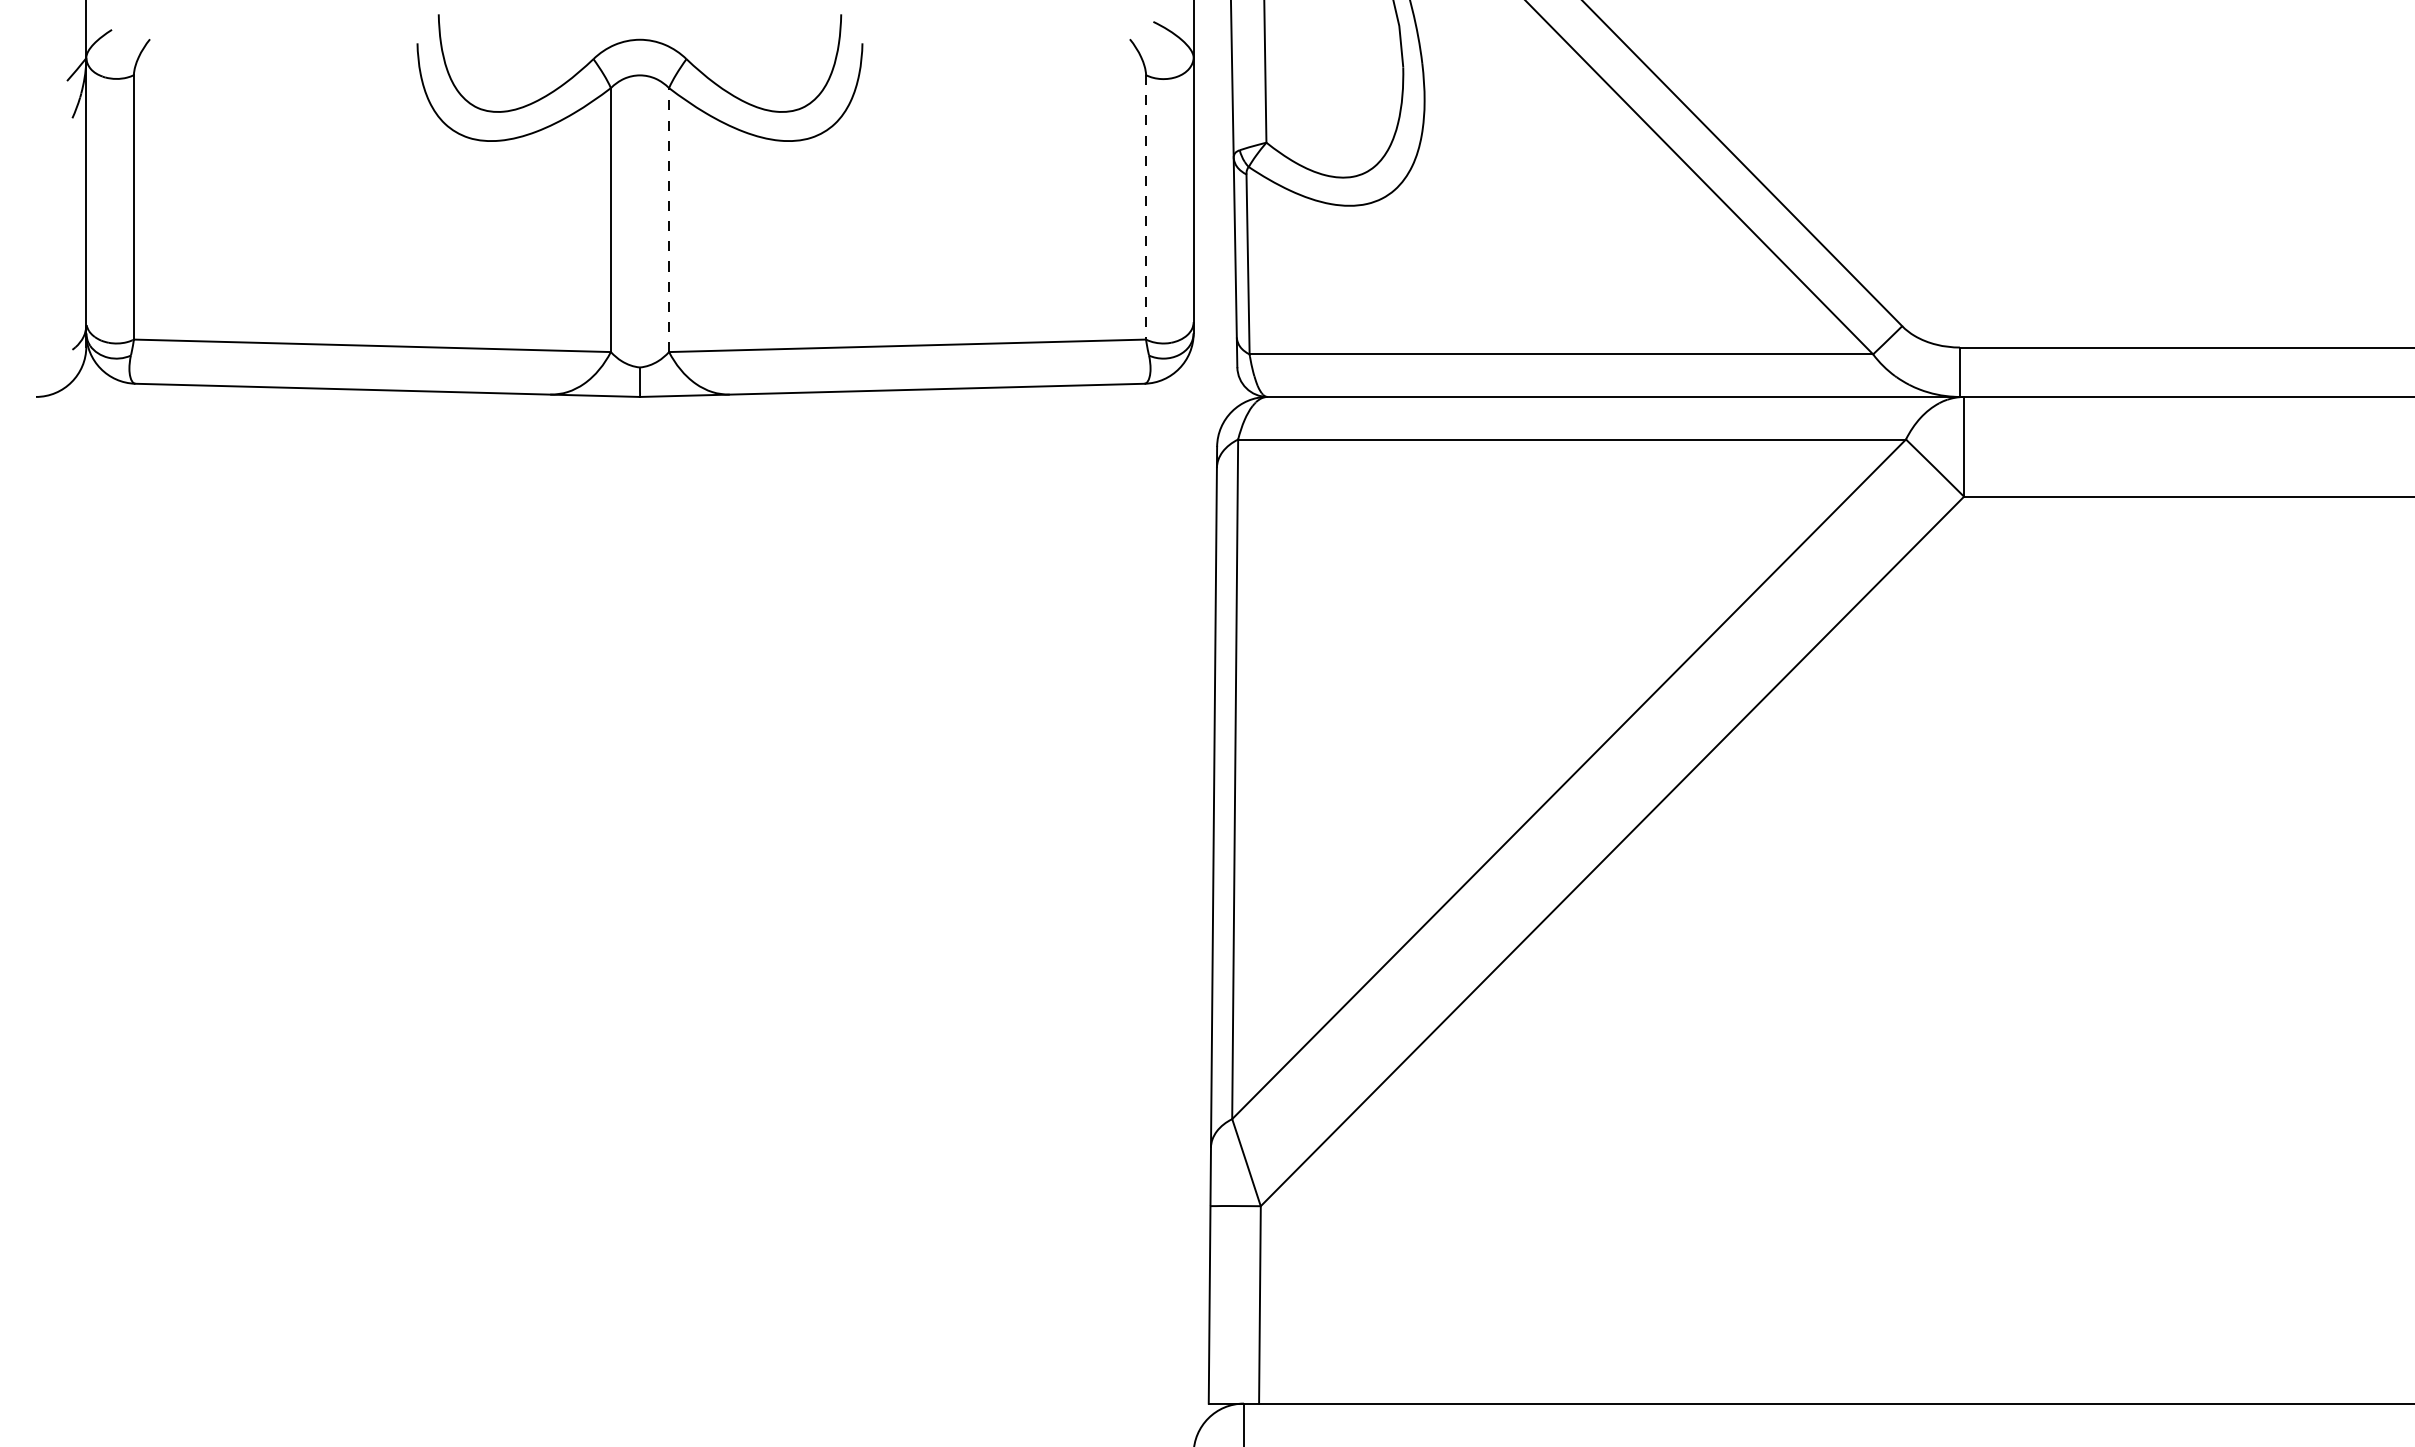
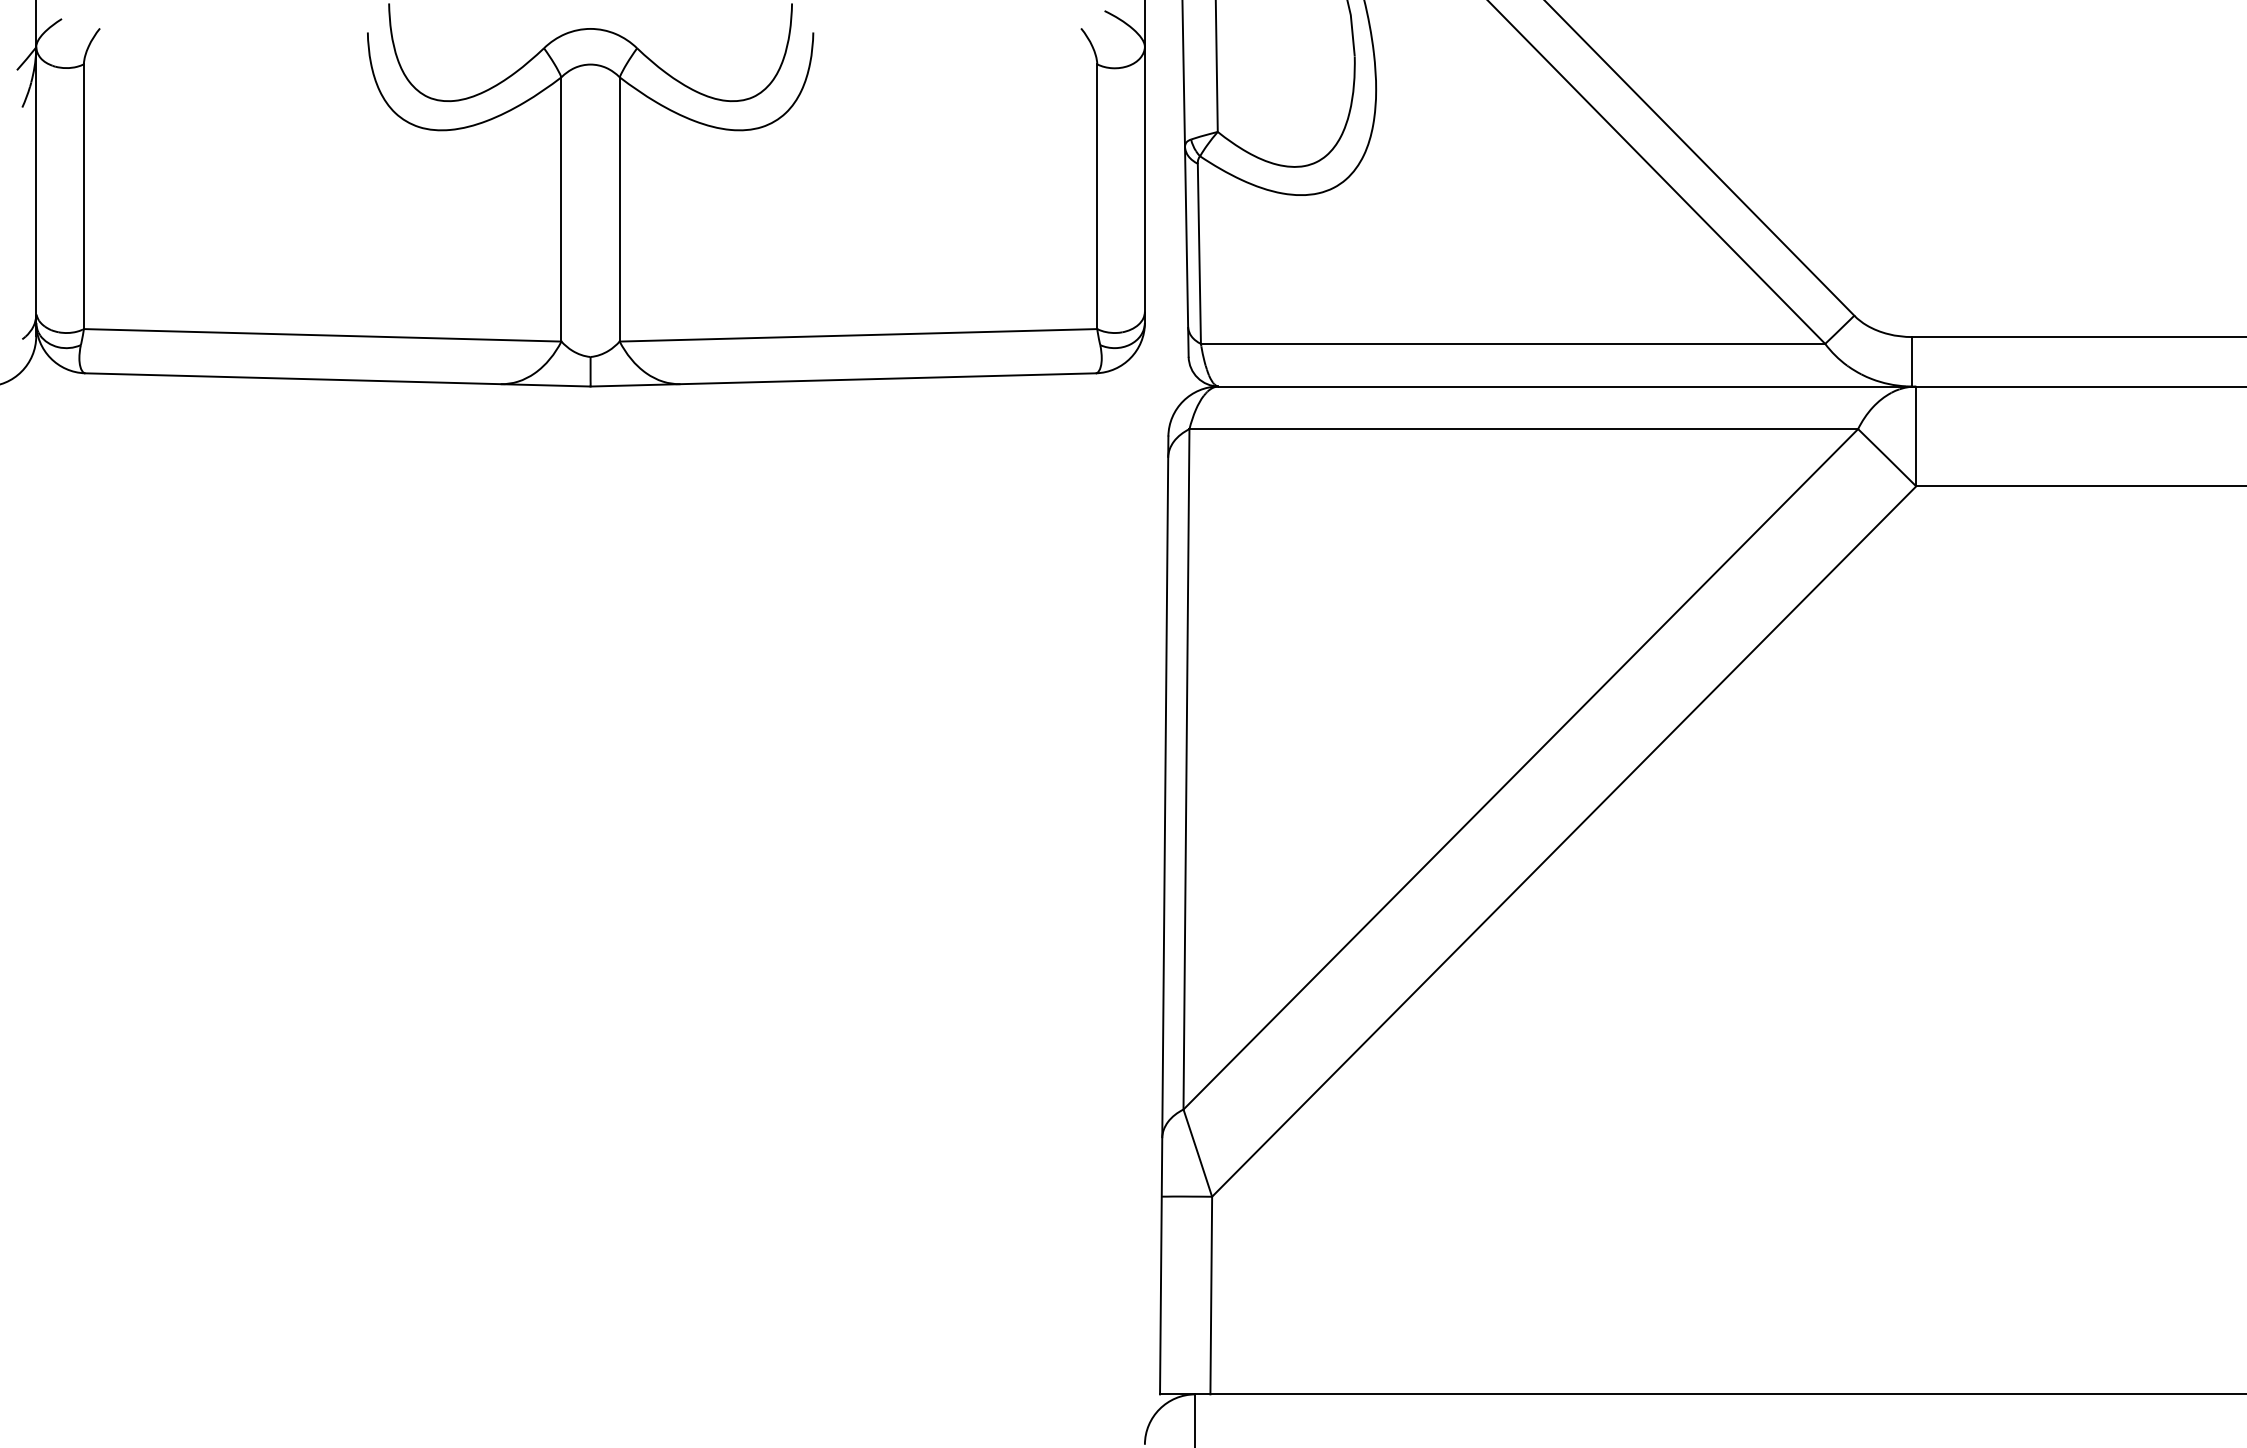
line: (1146, 207) -> (1097, 196), dashed -> solid
line: (669, 220) -> (620, 209), dashed -> solid

